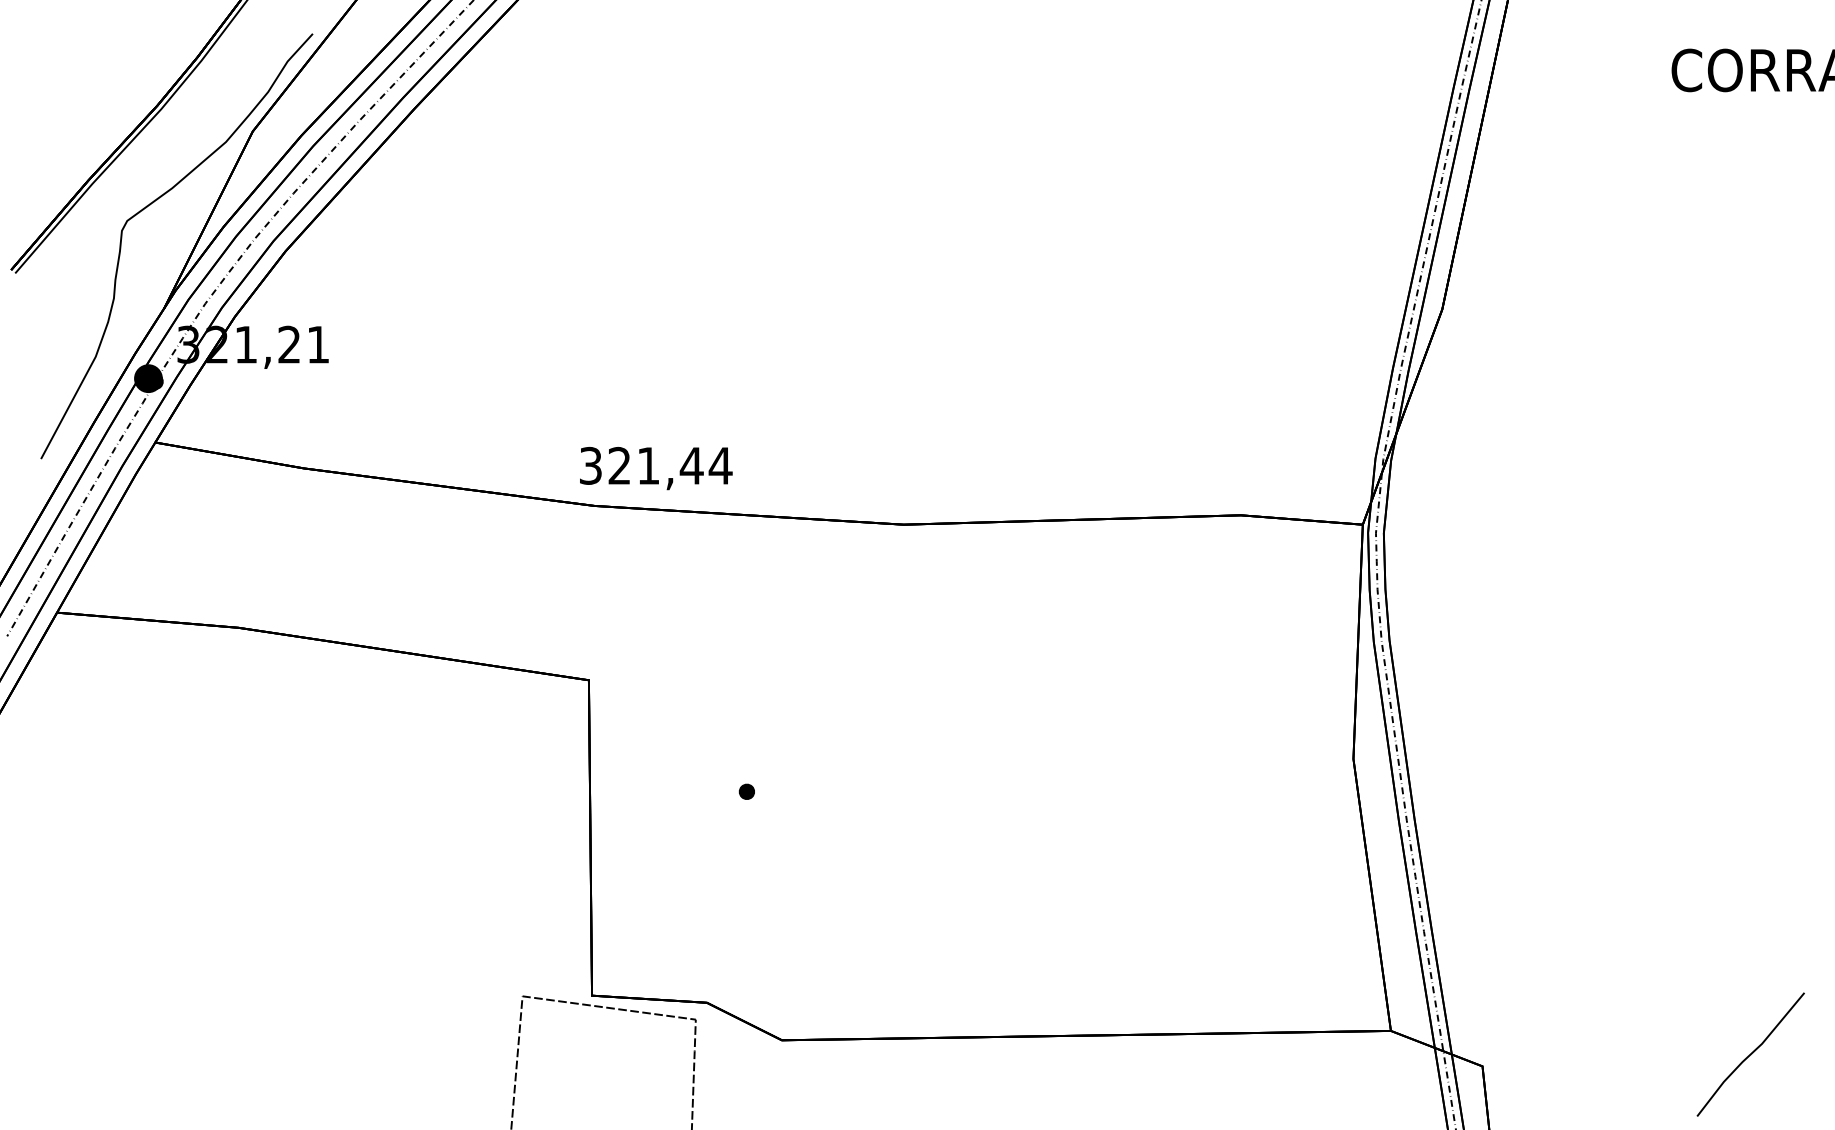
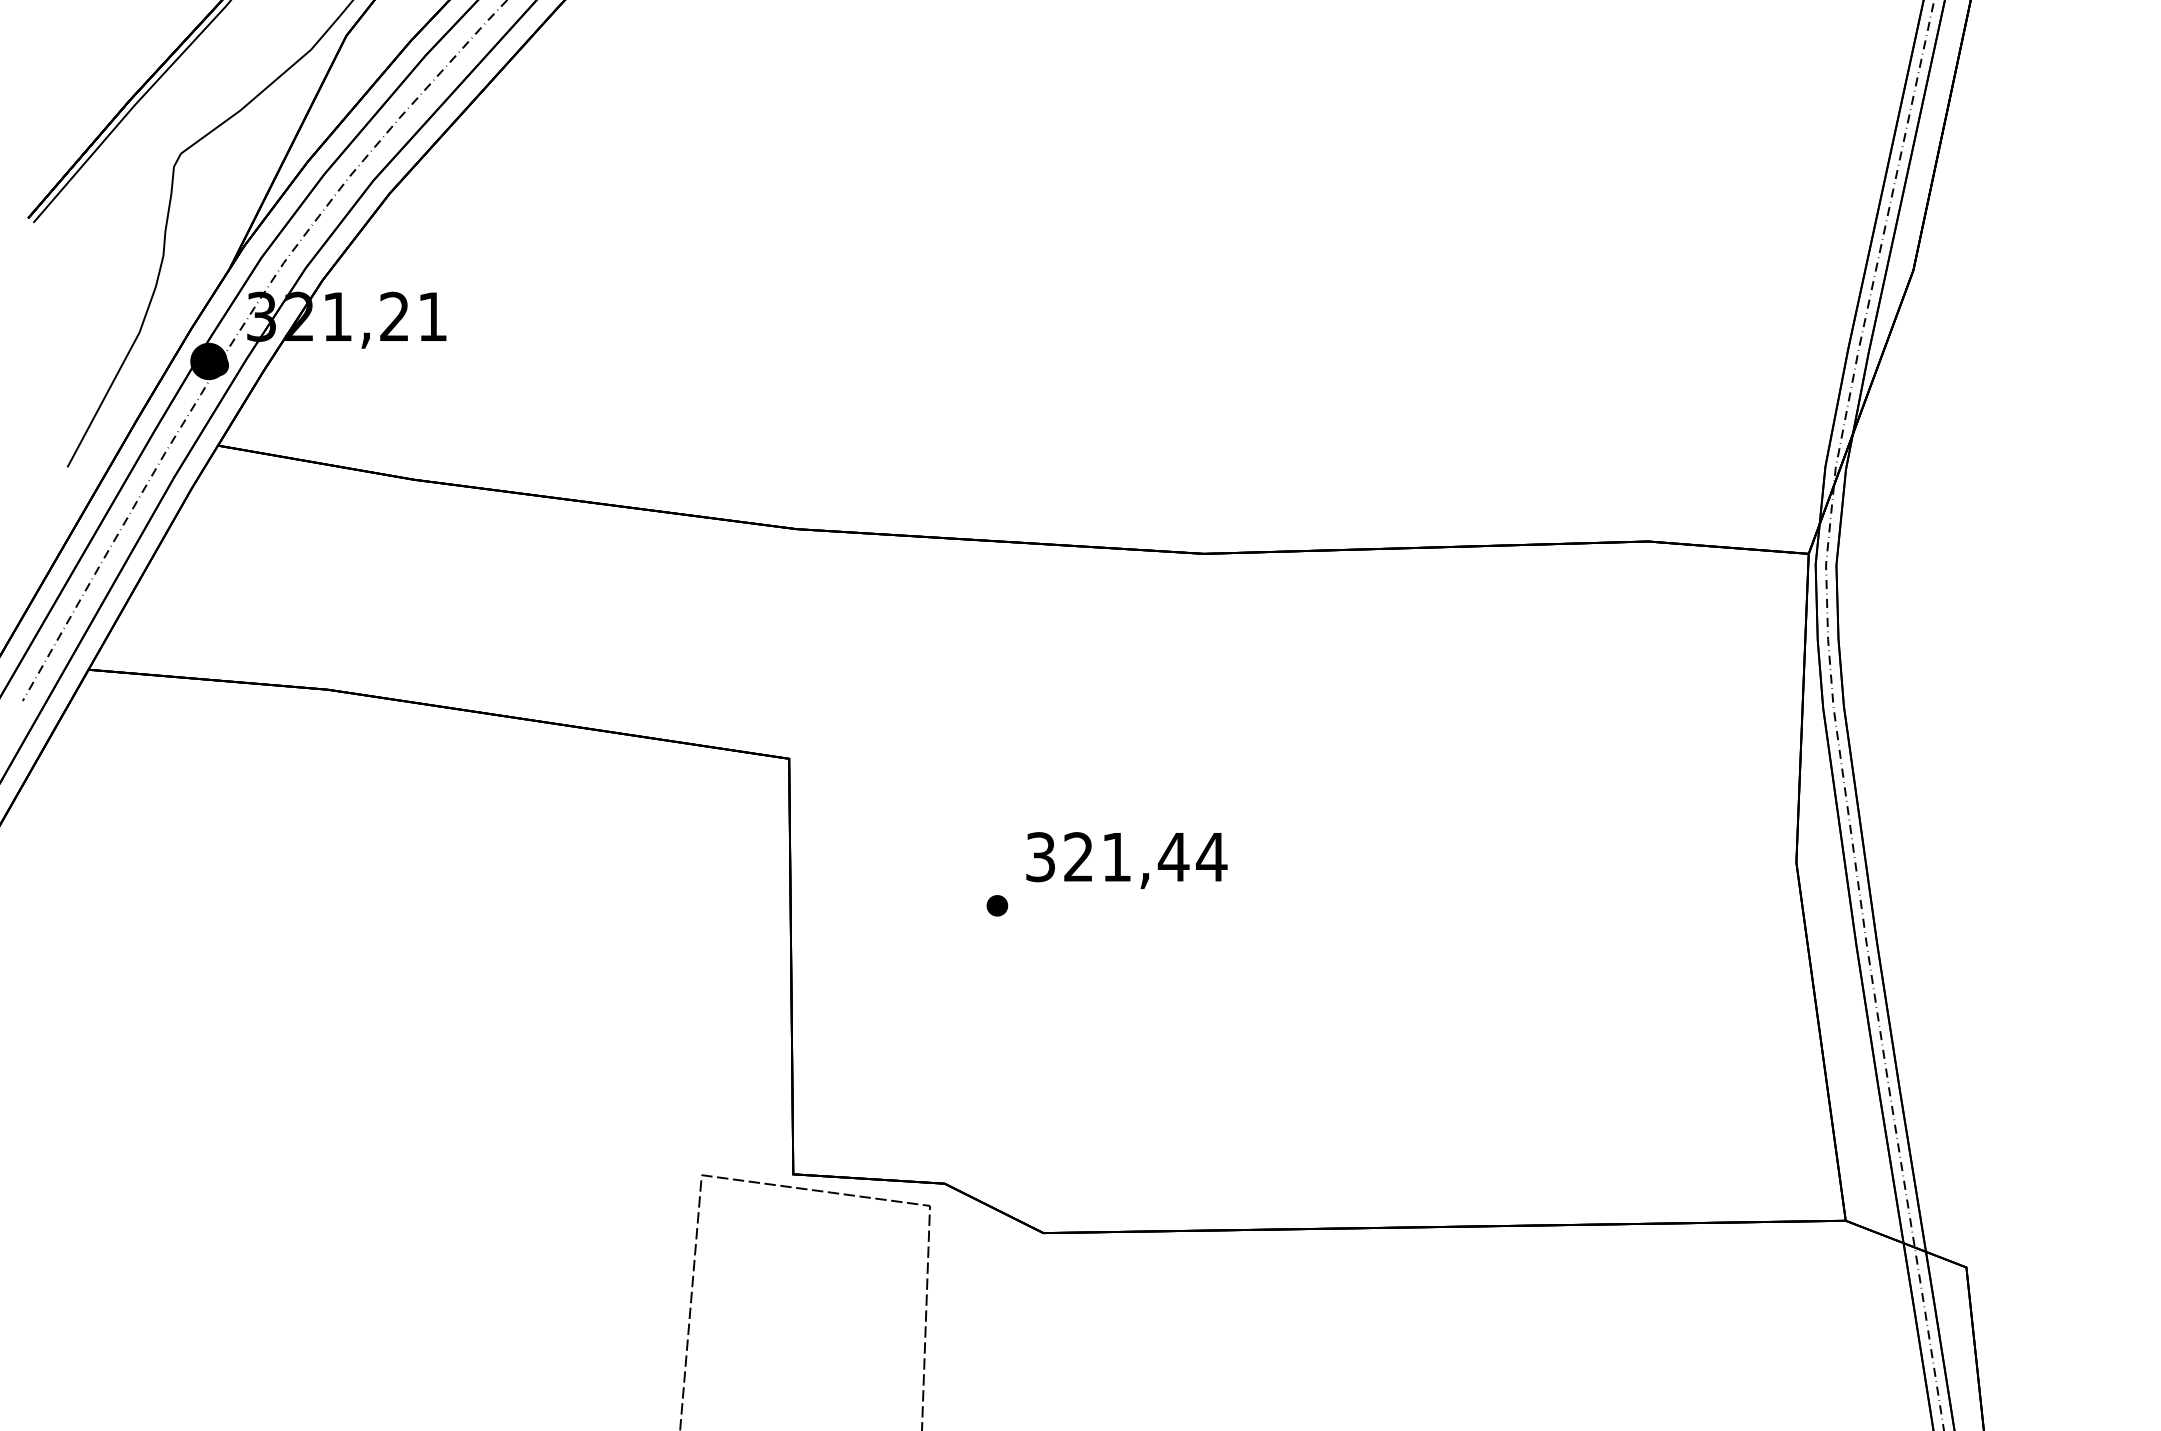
text: (656, 468) -> (1127, 860), moved

